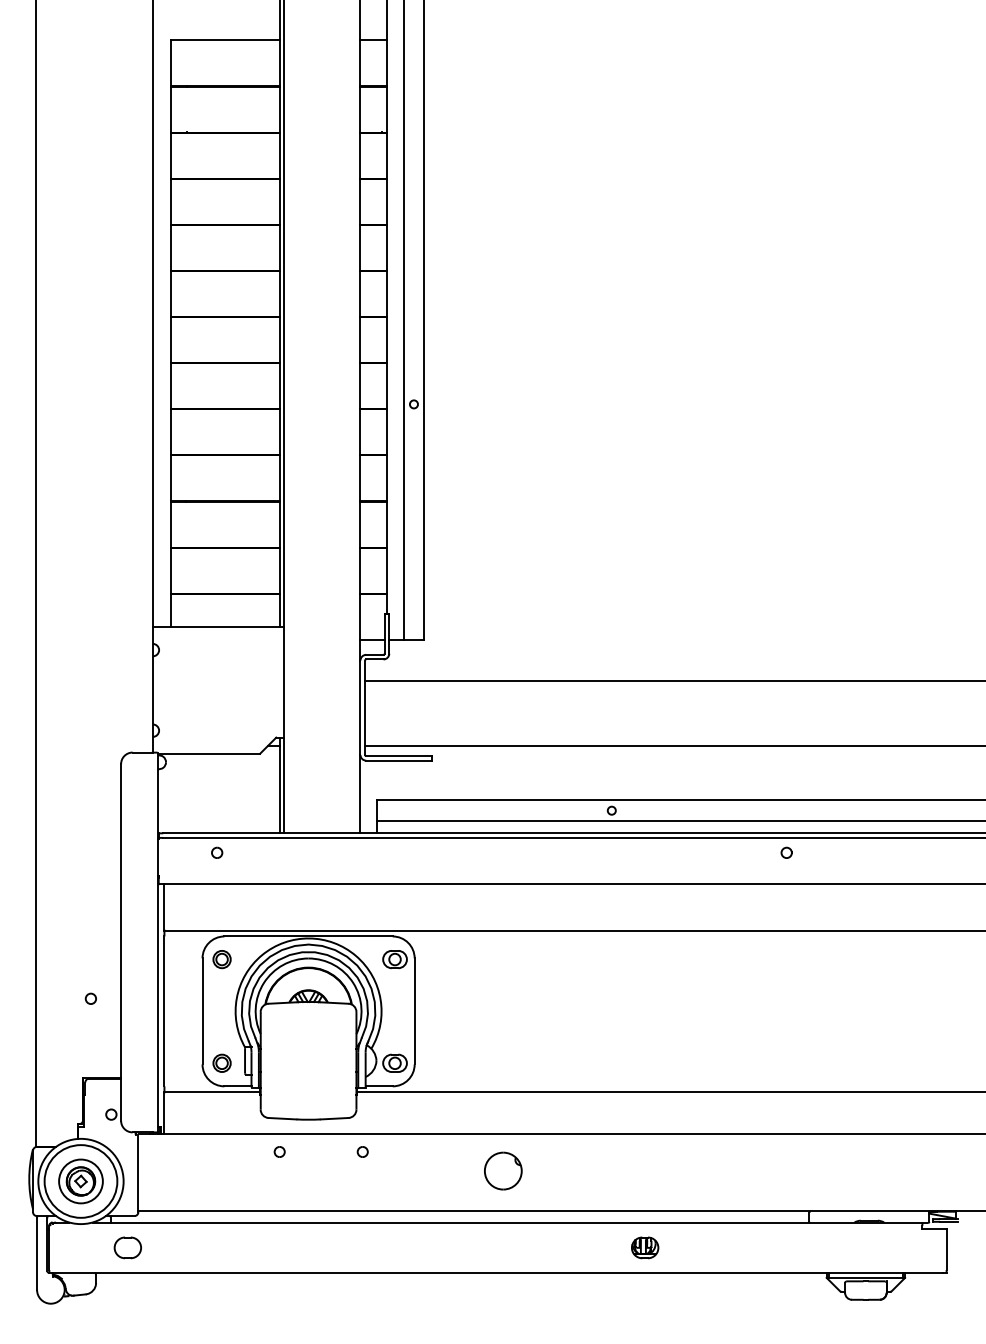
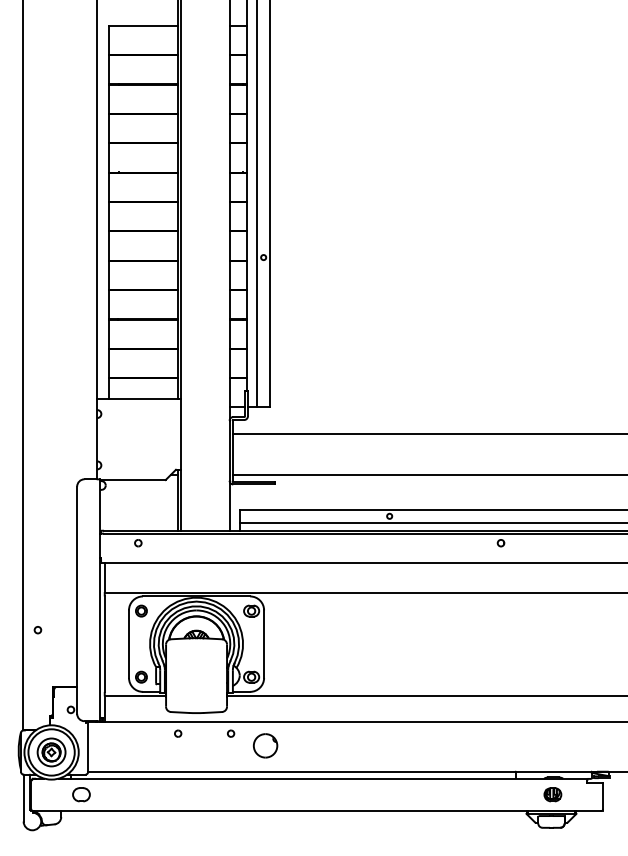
circle: (90, 999) -> (37, 630), moved
part: (503, 1170) -> (265, 745), moved
part: (644, 1247) -> (552, 794), moved

